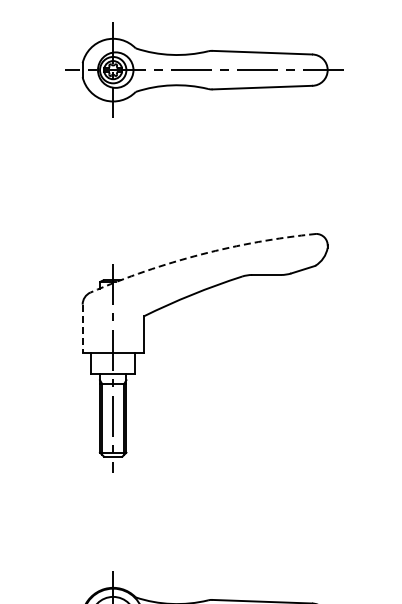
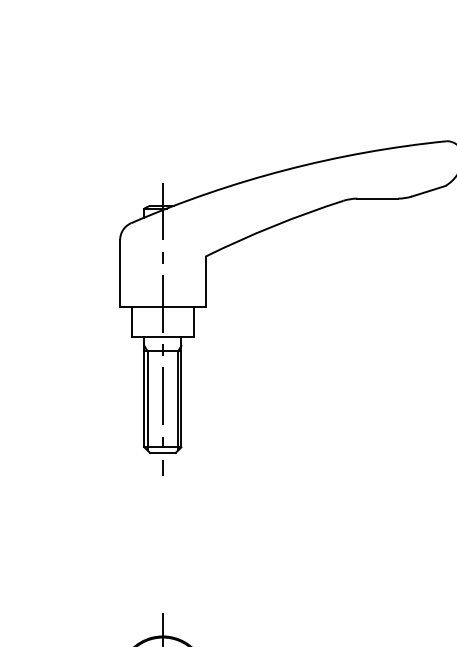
arc: (201, 254) -> (286, 169), dashed -> solid
line: (82, 329) -> (119, 274), dashed -> solid

